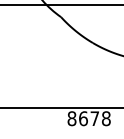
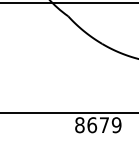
text: (106, 118) -> (116, 125), 8678 -> 8679

